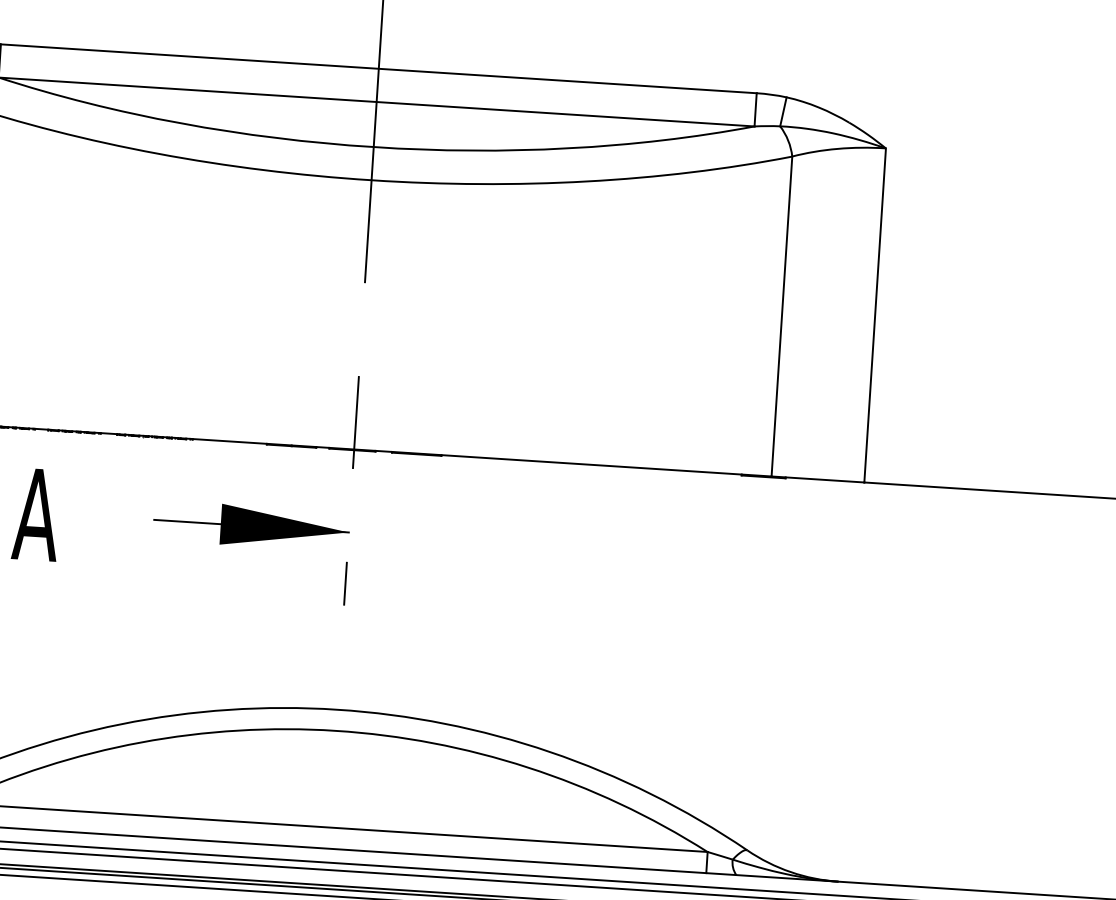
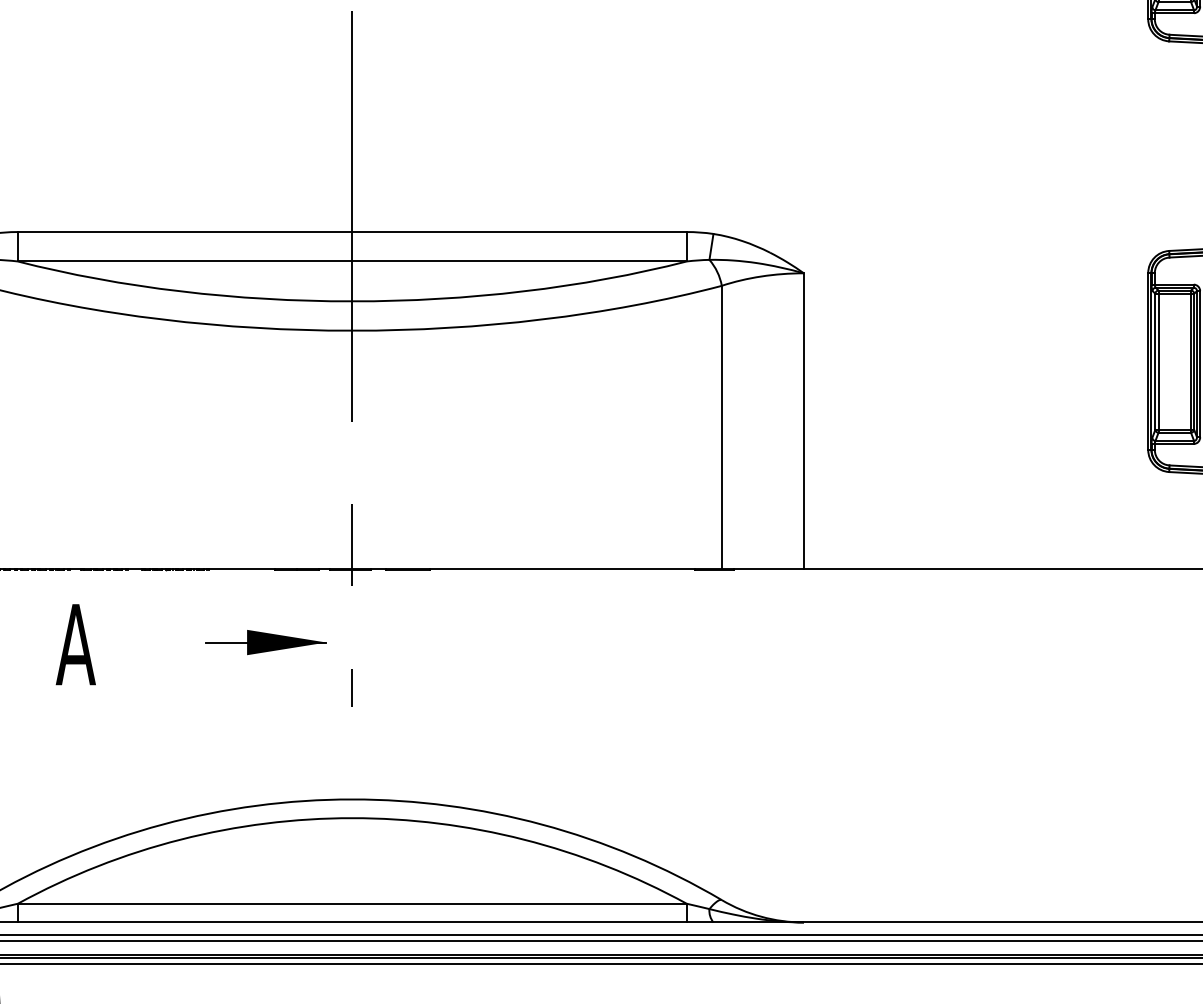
part: (250, 526) -> (265, 642), size x0.7

